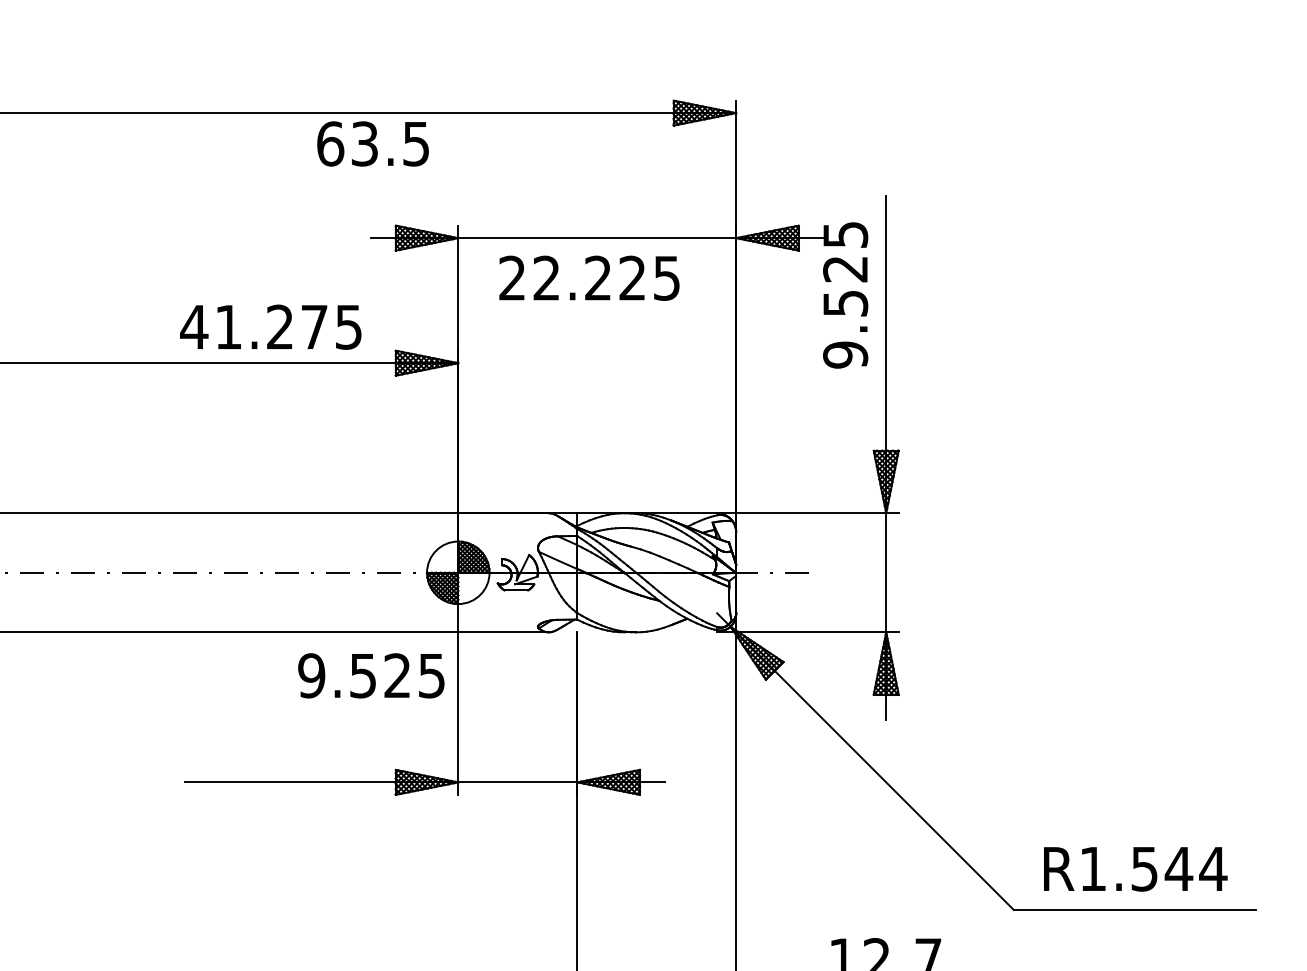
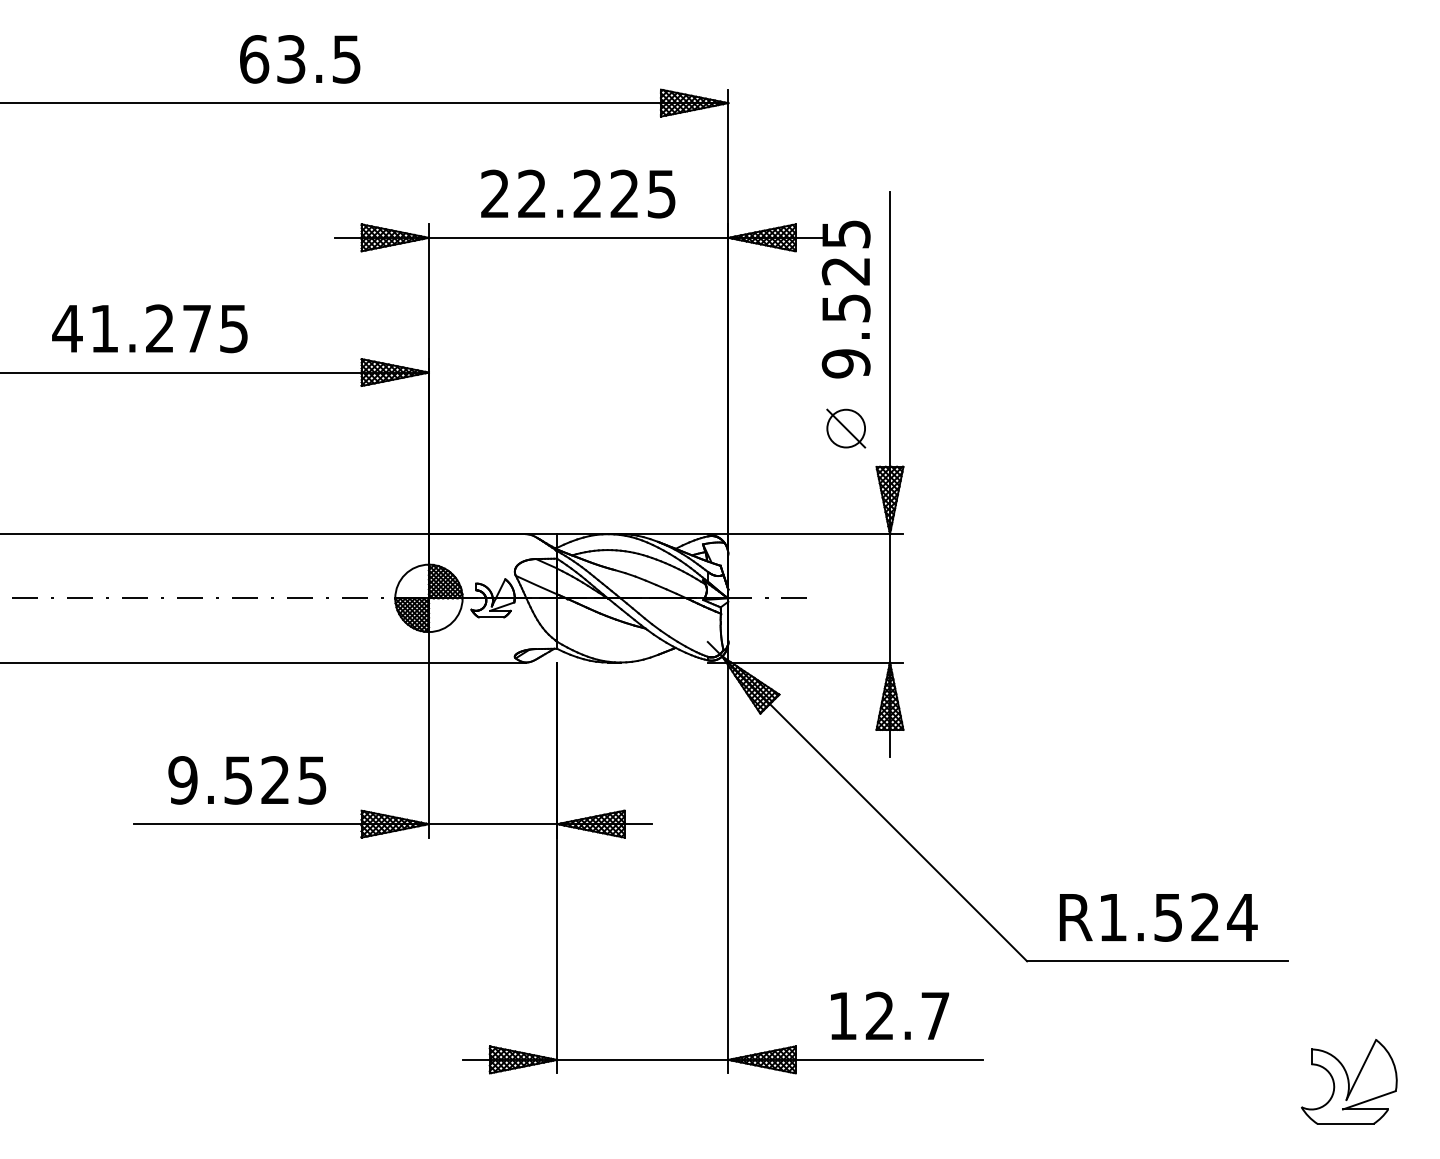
text: (373, 144) -> (300, 59), moved
text: (589, 277) -> (578, 193), moved
text: (270, 326) -> (149, 328), moved
part: (845, 415) -> (846, 428), added
text: (371, 675) -> (247, 780), moved
text: (1179, 869) -> (1205, 917), R1.544 -> R1.524

